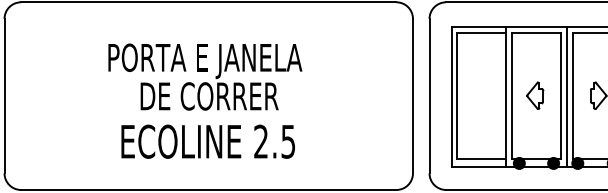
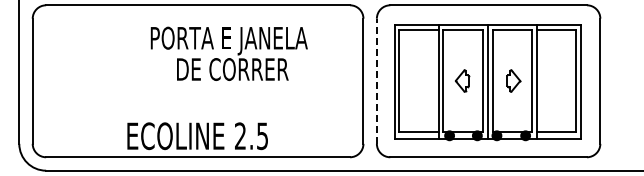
text: (204, 76) -> (228, 53), moved
line: (429, 96) -> (376, 81), solid -> dashed
text: (208, 142) -> (197, 136), moved

